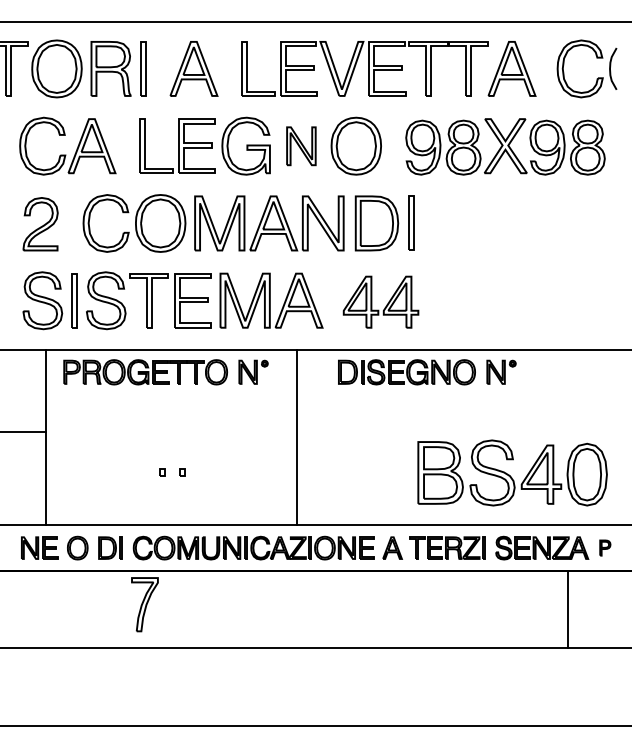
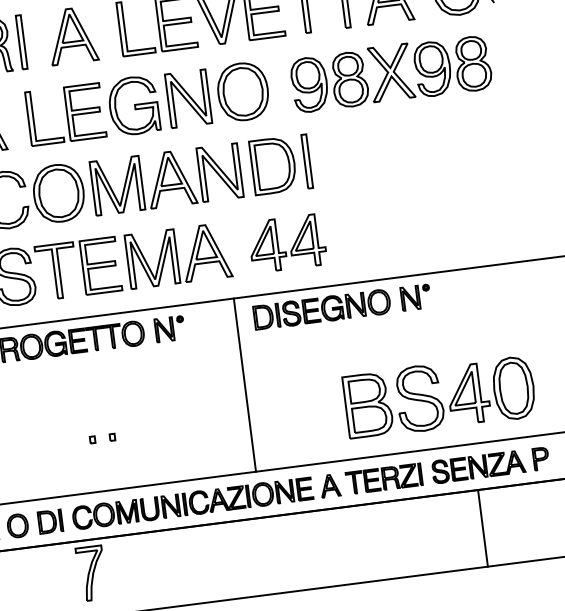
part: (301, 146) -> (188, 99), size x1.43
line: (296, 437) -> (244, 385), moved
part: (605, 547) -> (541, 458), size x1.43
line: (567, 609) -> (482, 528), moved

